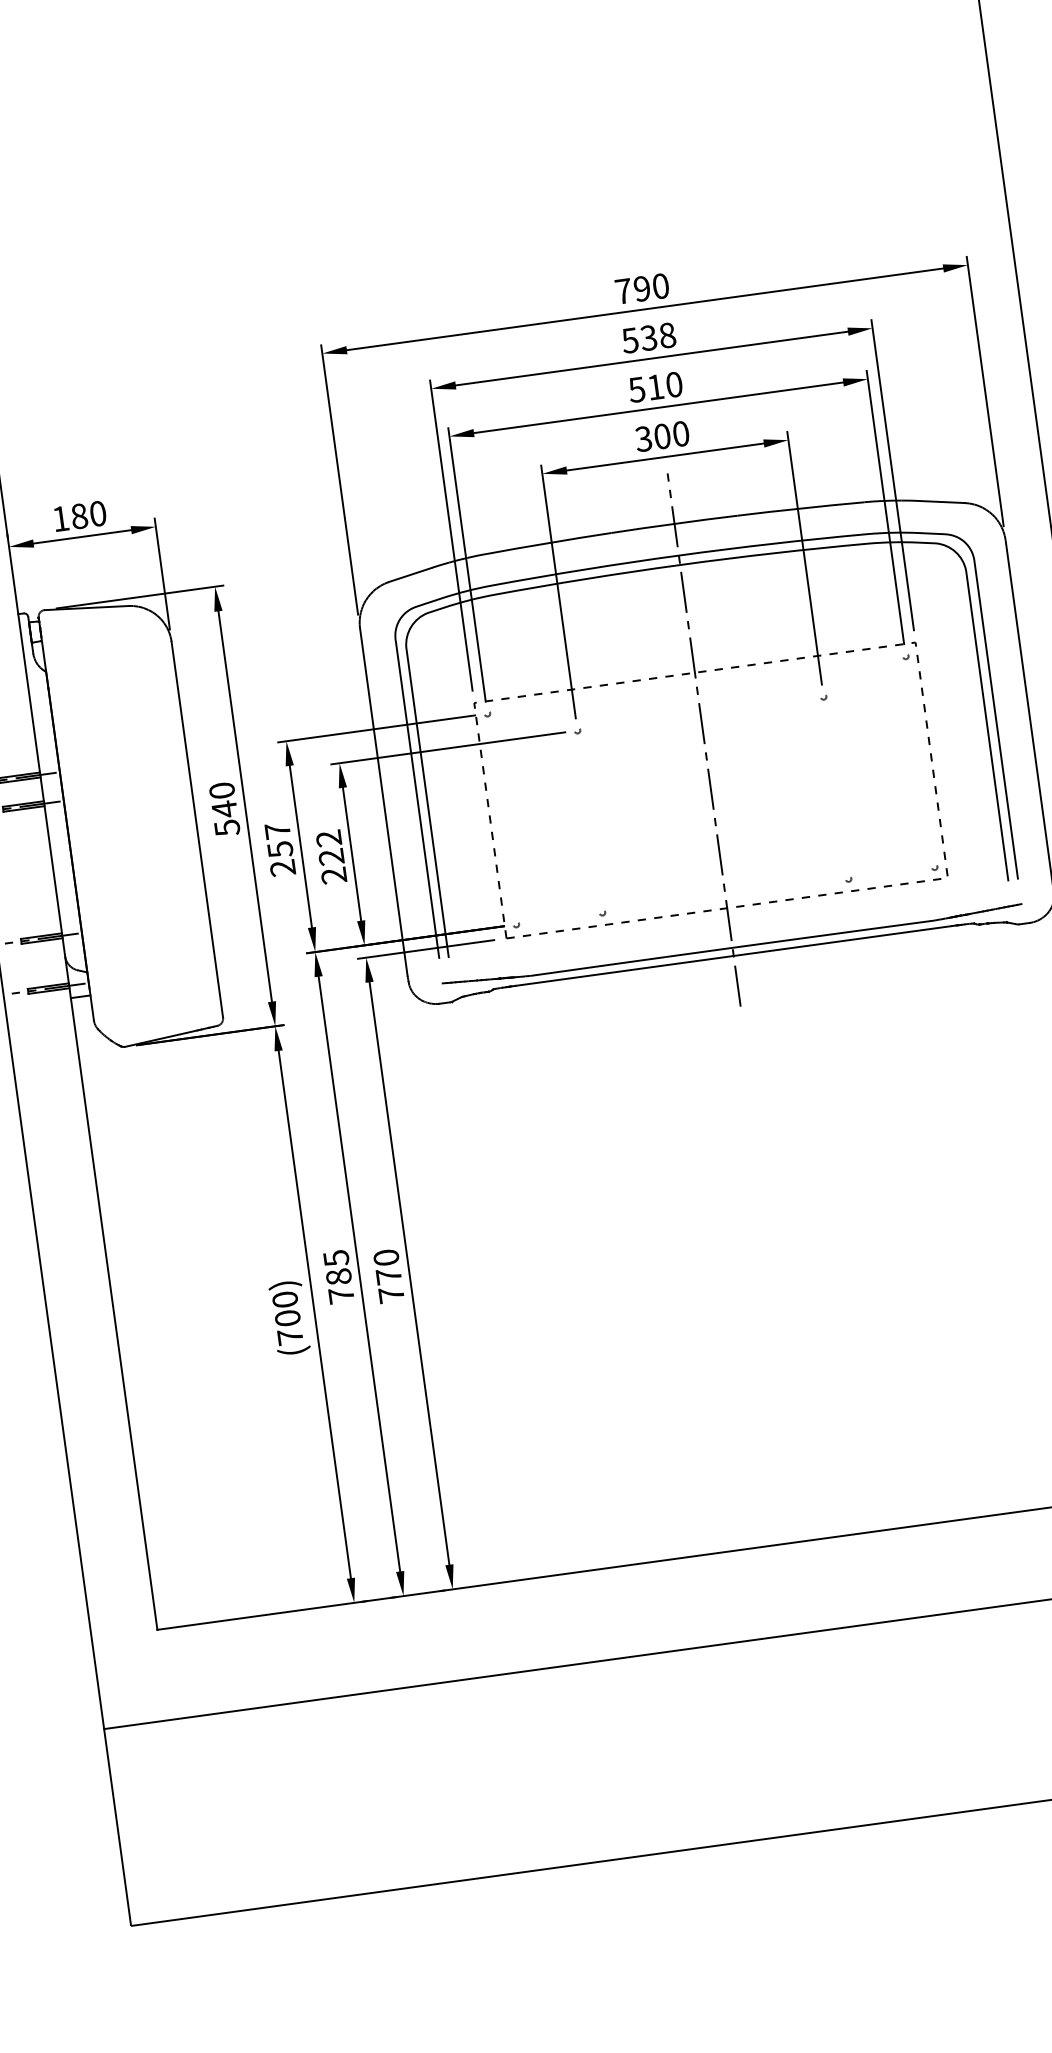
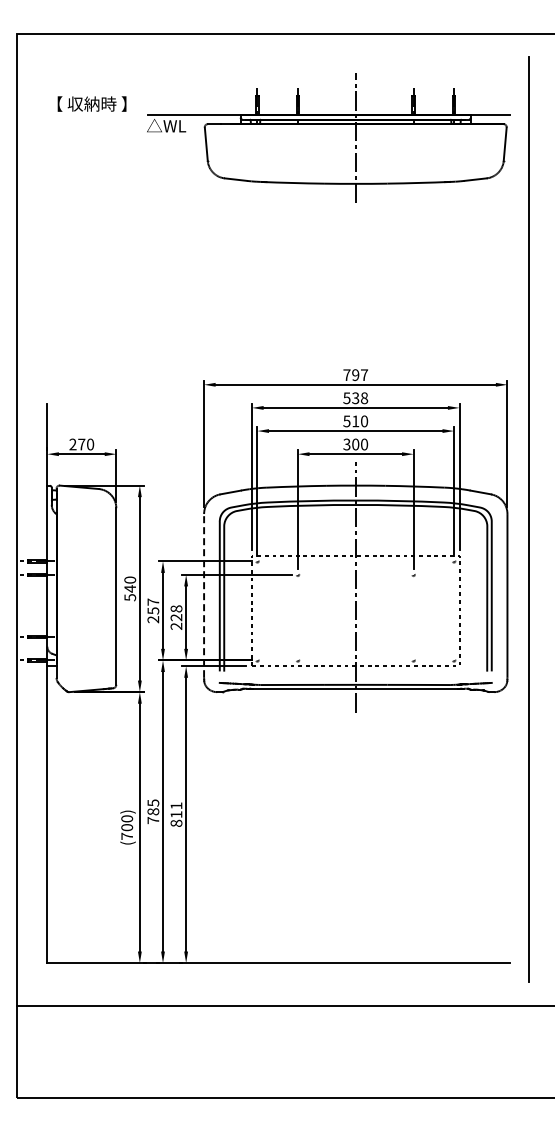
text: (661, 287) -> (364, 375), 790 -> 797
text: (70, 517) -> (77, 444), 180 -> 270
line: (384, 801) -> (204, 595), solid -> dashed
text: (328, 837) -> (176, 608), 222 -> 228
text: (388, 1275) -> (176, 814), 770 -> 811

